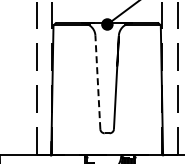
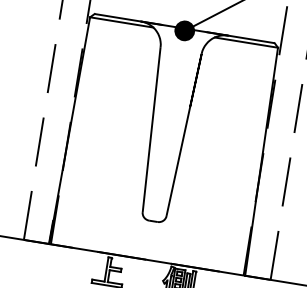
line: (97, 82) -> (150, 129), dashed -> solid

